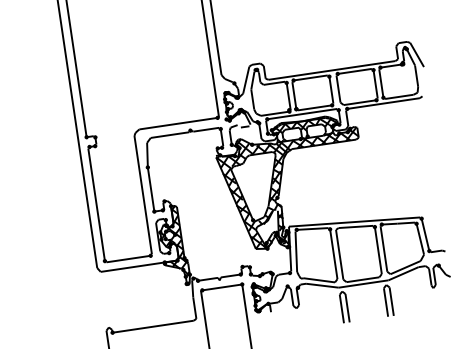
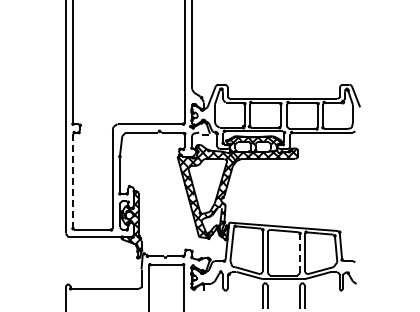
line: (97, 203) -> (73, 180), solid -> dashed
line: (378, 250) -> (300, 253), solid -> dashed

